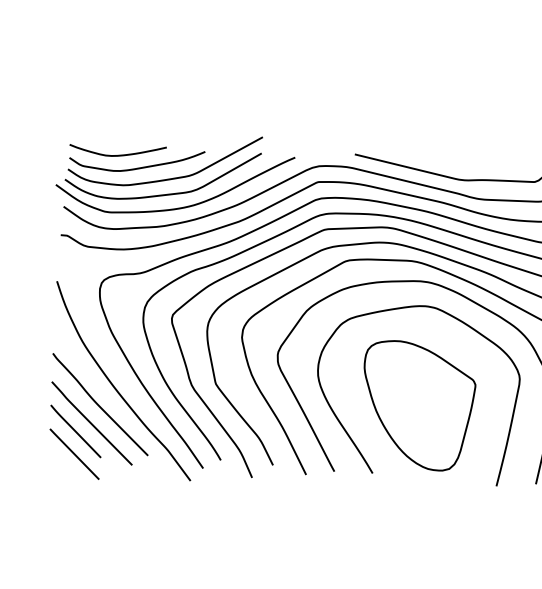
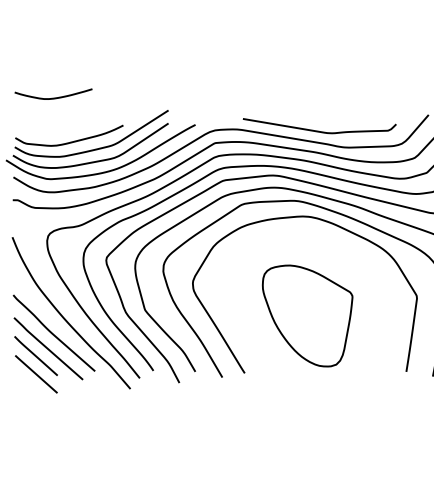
curve: (117, 154) -> (53, 97), moved
curve: (350, 435) -> (255, 343), removed

